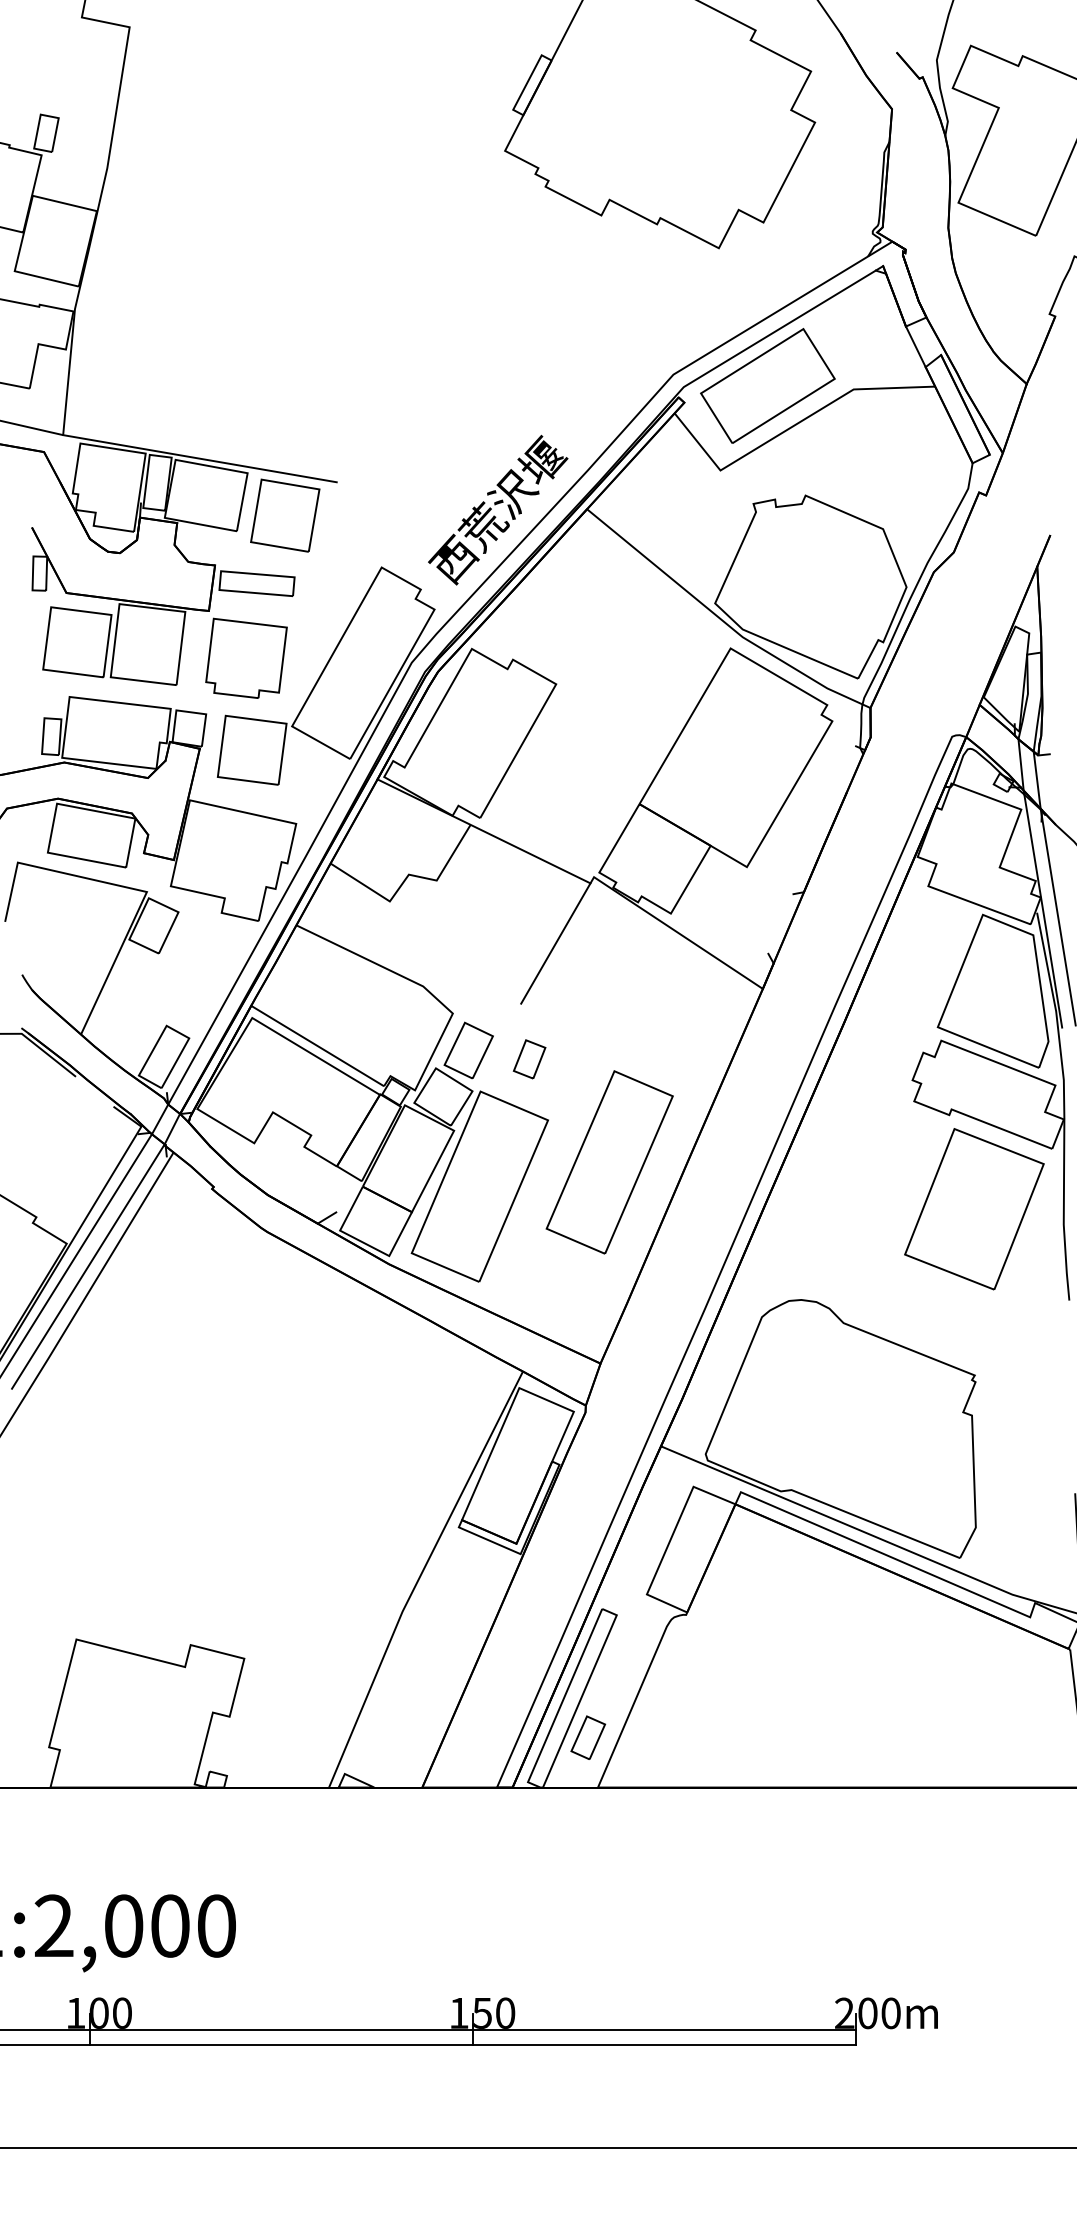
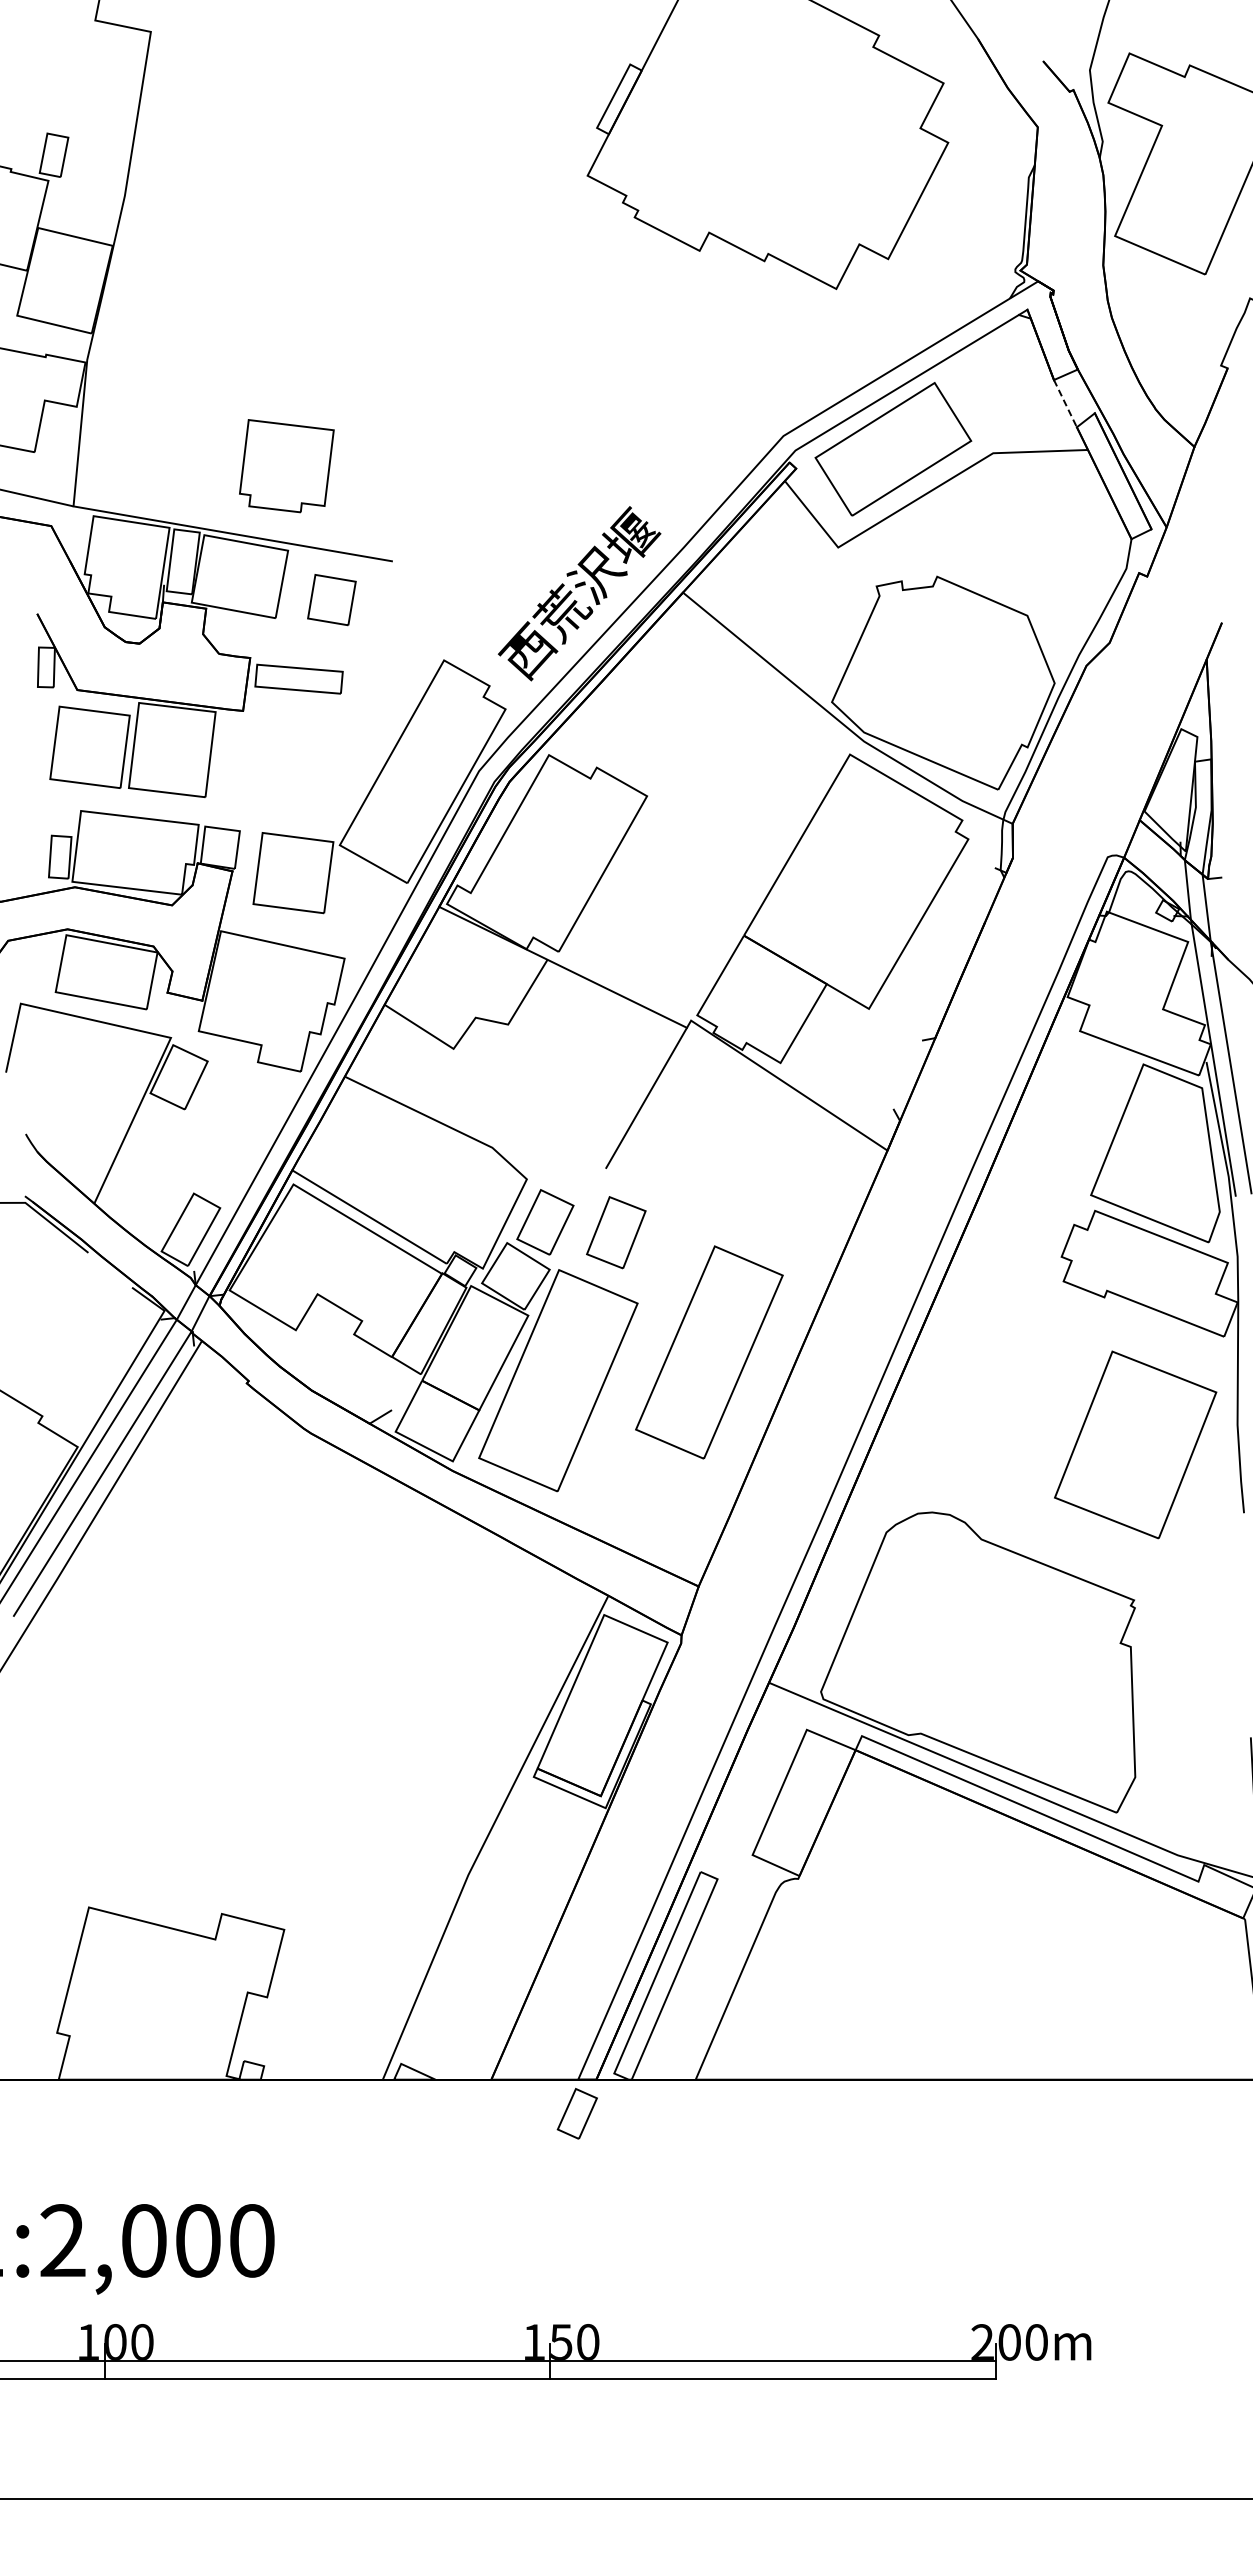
line: (915, 347) -> (1065, 404), solid -> dashed
part: (284, 515) -> (331, 599), size x0.6
part: (246, 658) -> (286, 466), moved
part: (529, 1059) -> (615, 1232), size x1.6
part: (974, 1208) -> (1135, 1444), moved
part: (587, 1737) -> (576, 2113), moved

